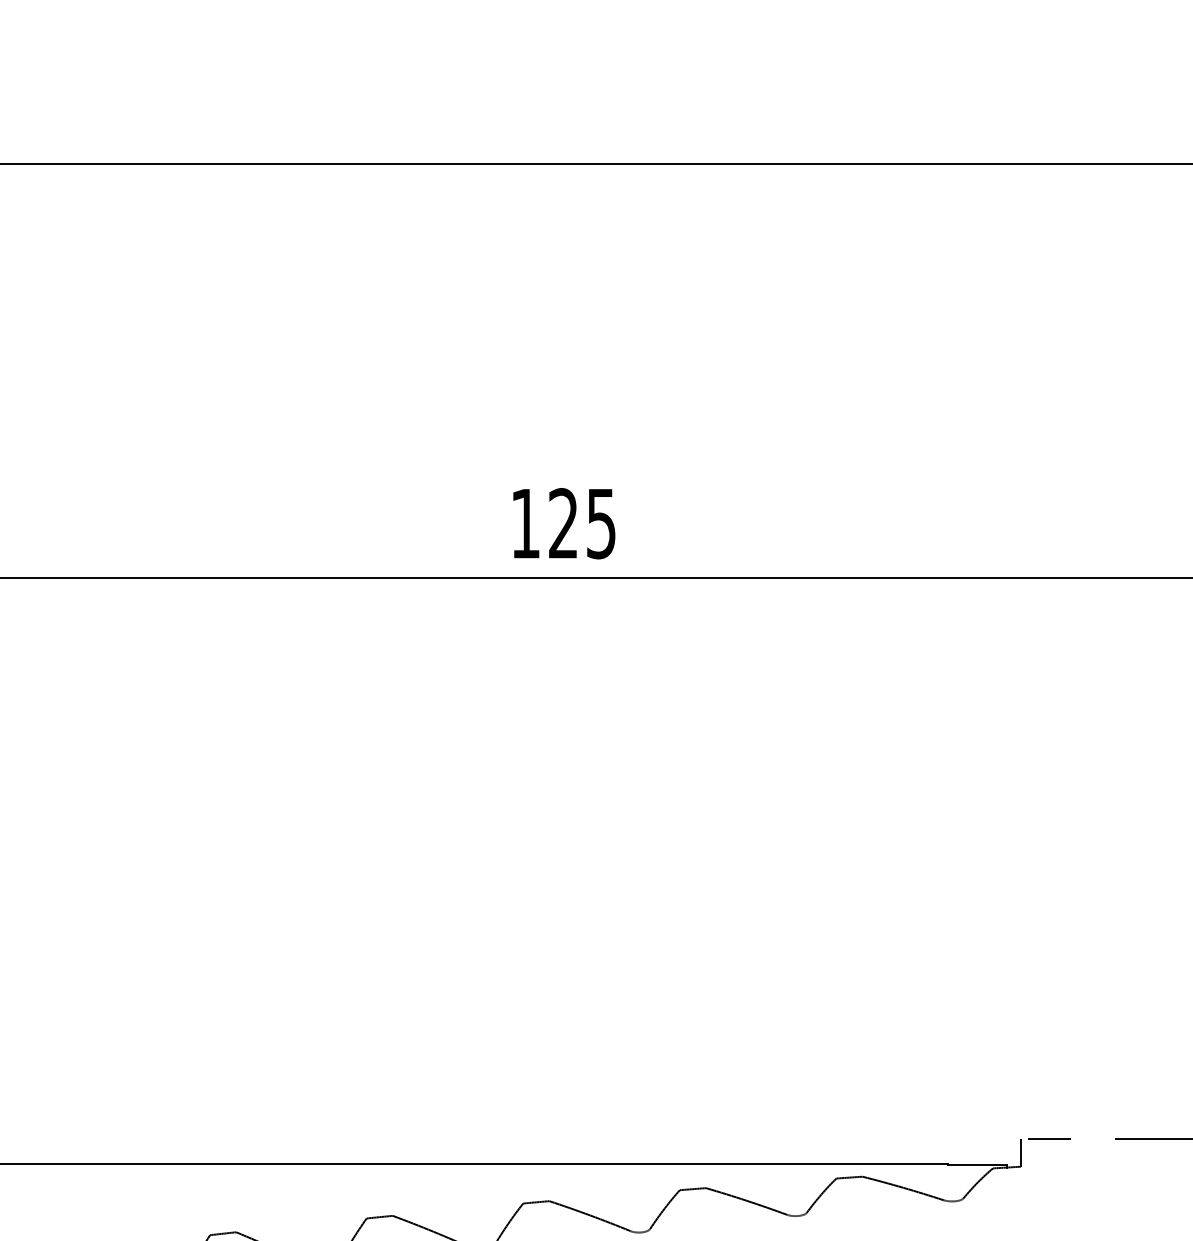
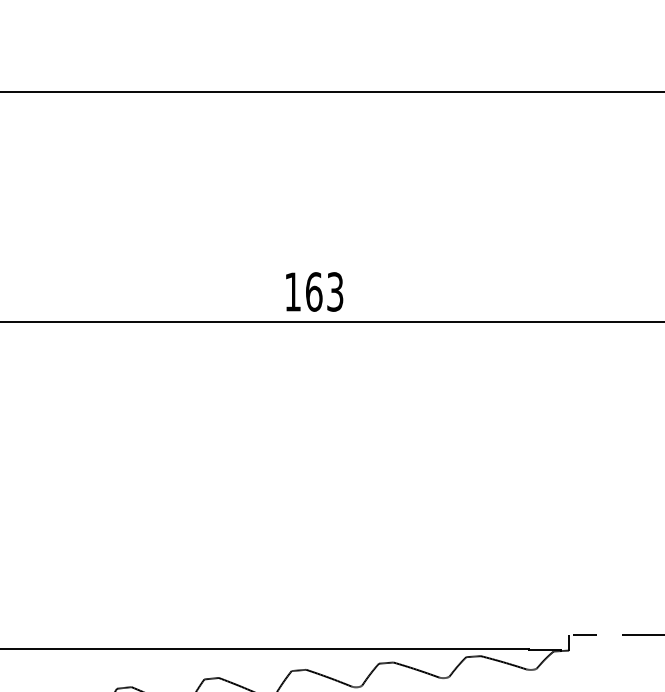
text: (582, 522) -> (324, 291), 125 -> 163

